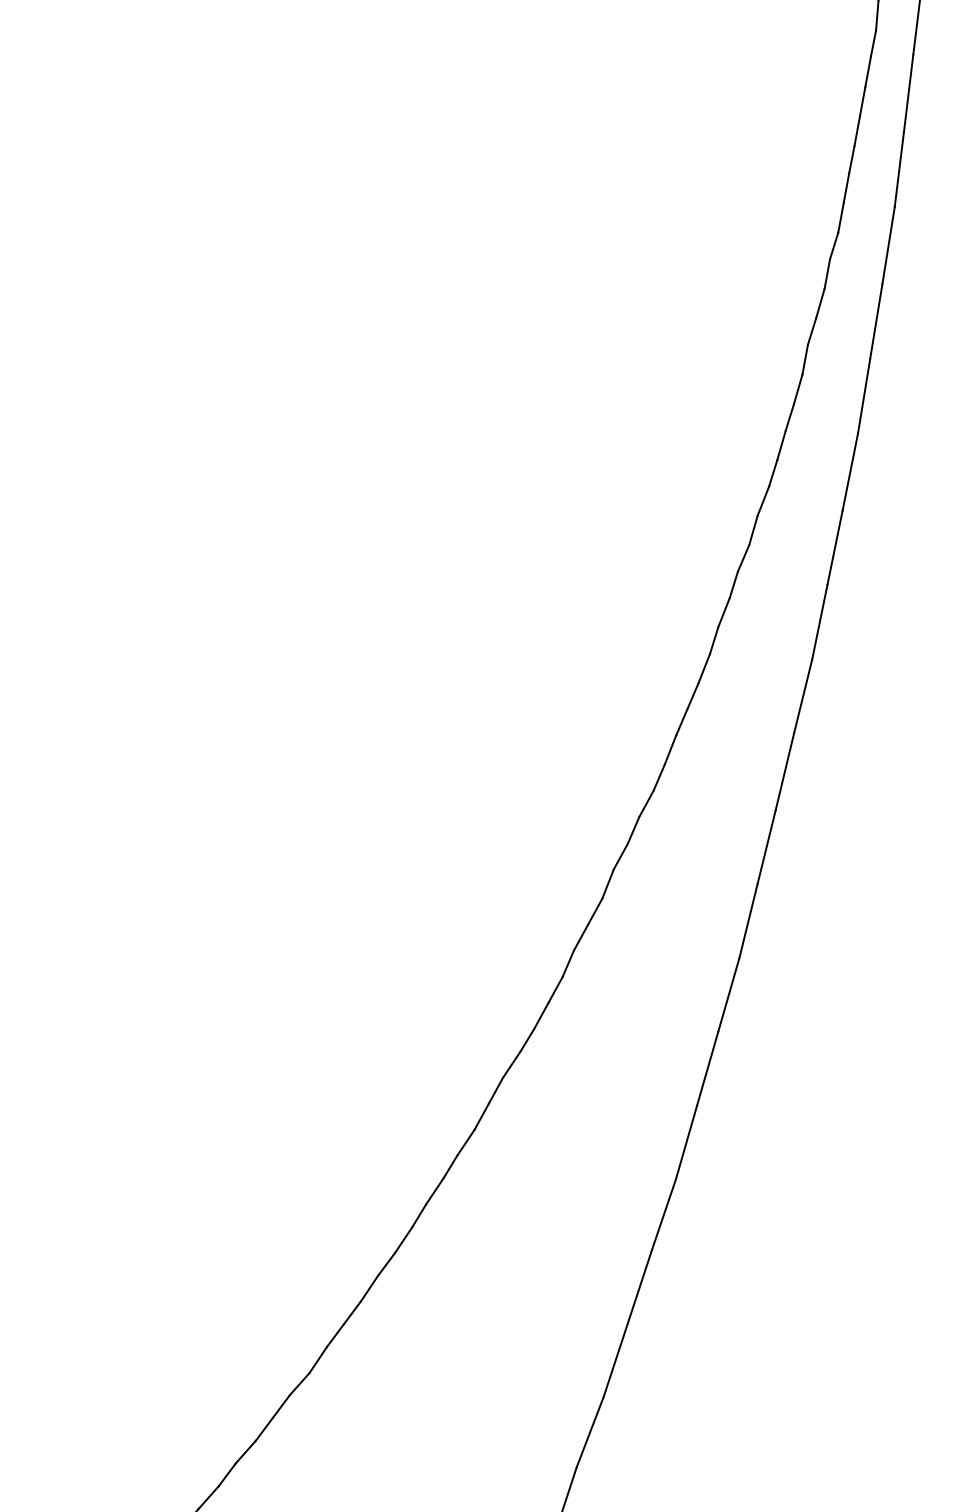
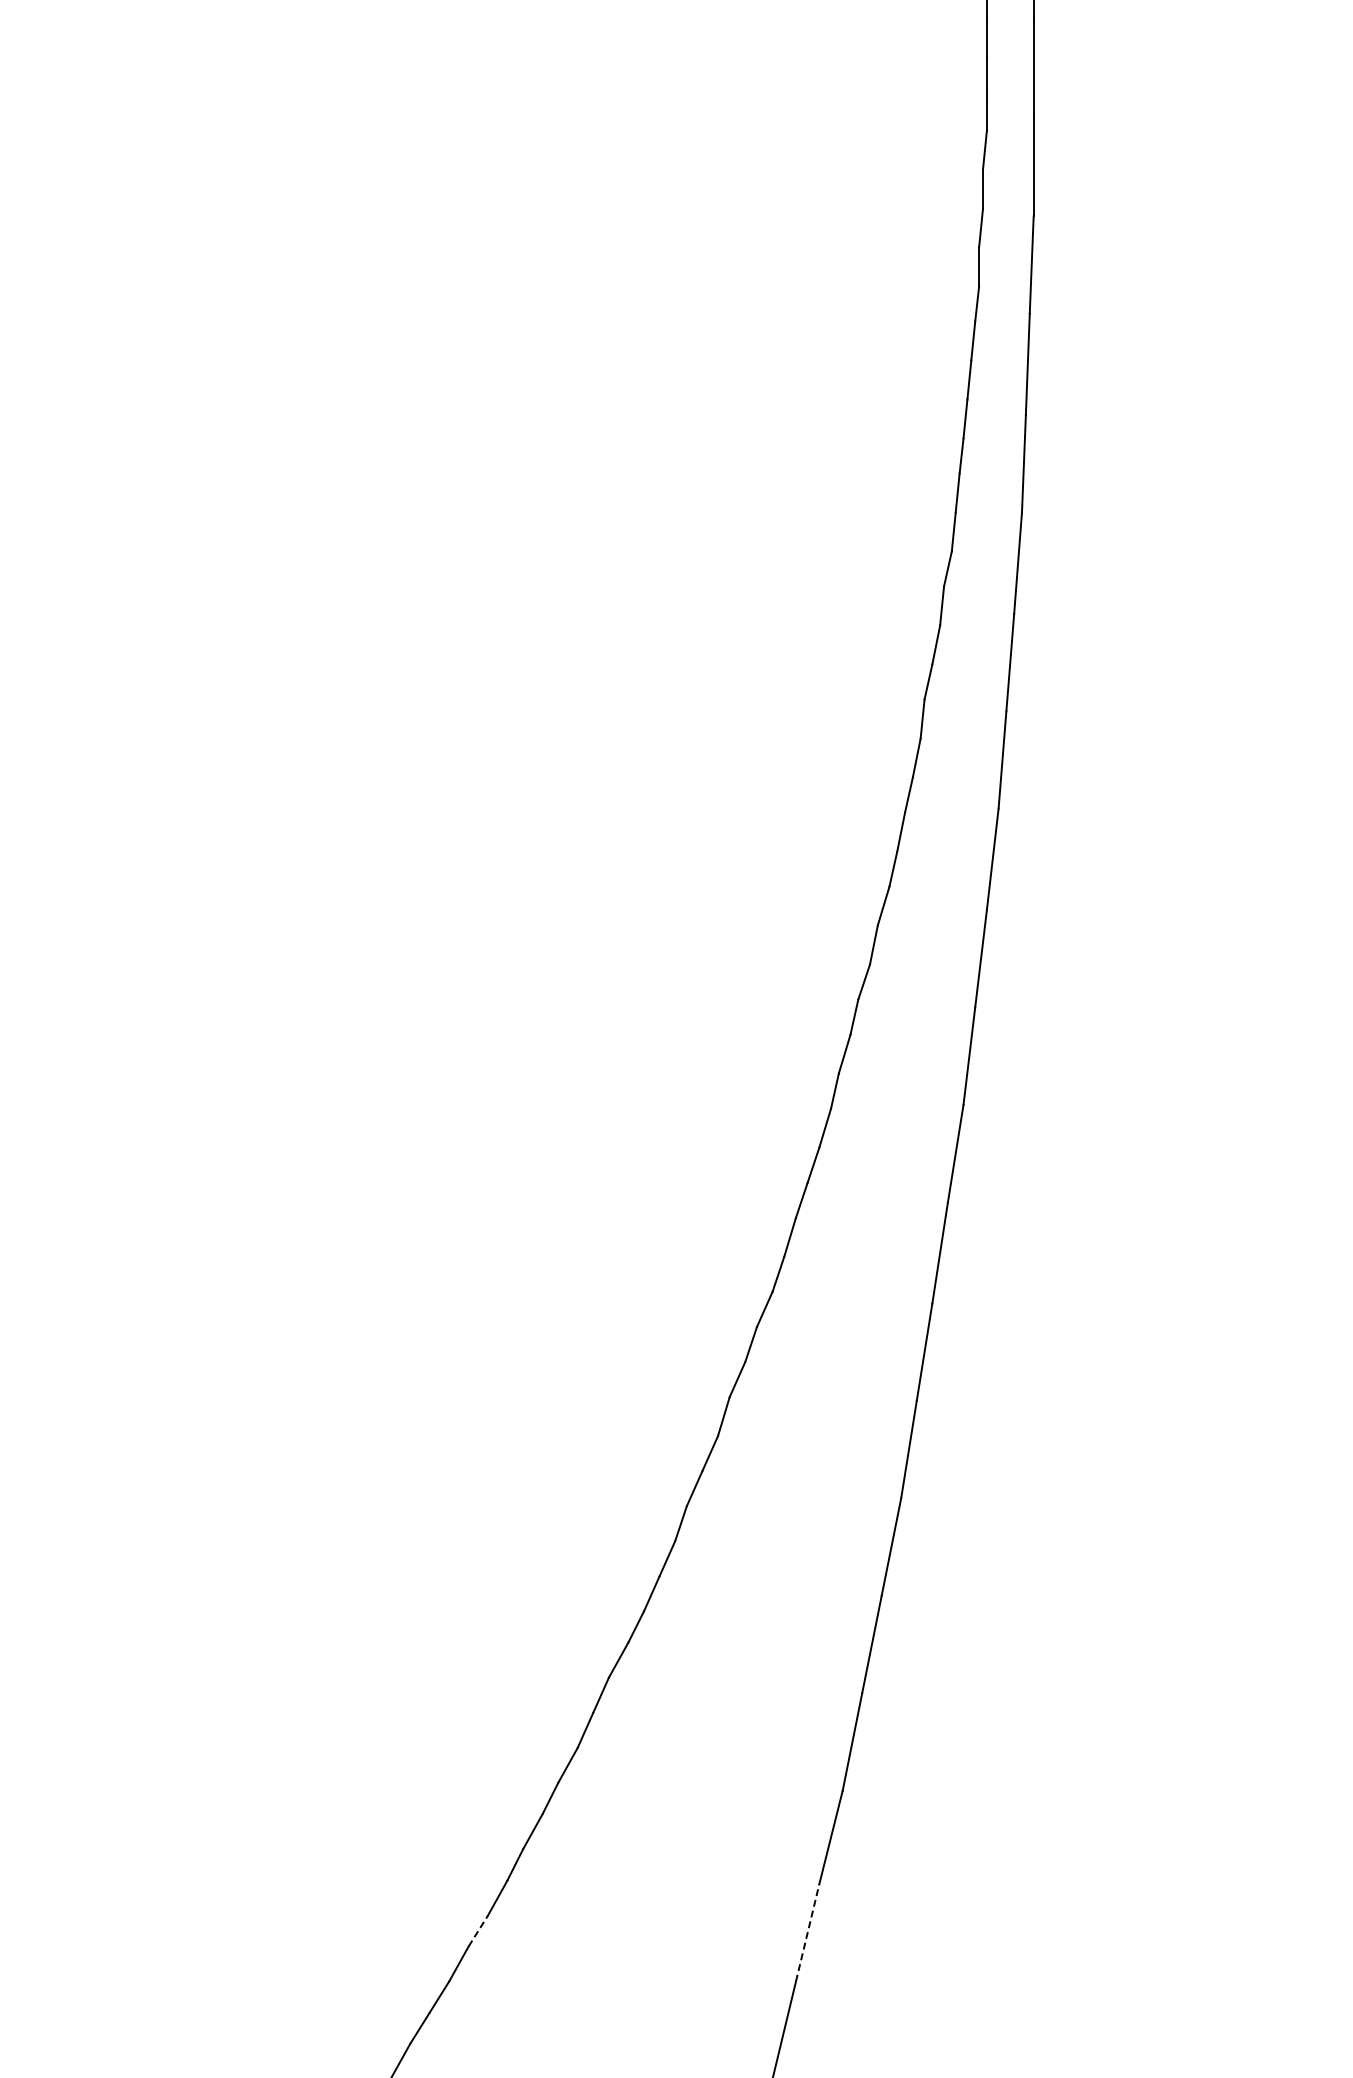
line: (386, 1264) -> (478, 1930), solid -> dashed
line: (639, 1286) -> (807, 1932), solid -> dashed

